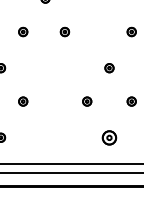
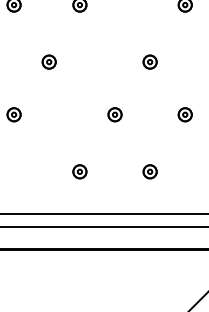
part: (45, 68) -> (49, 62), added
part: (64, 137) -> (79, 171), added
part: (109, 137) -> (150, 171), size x0.62

